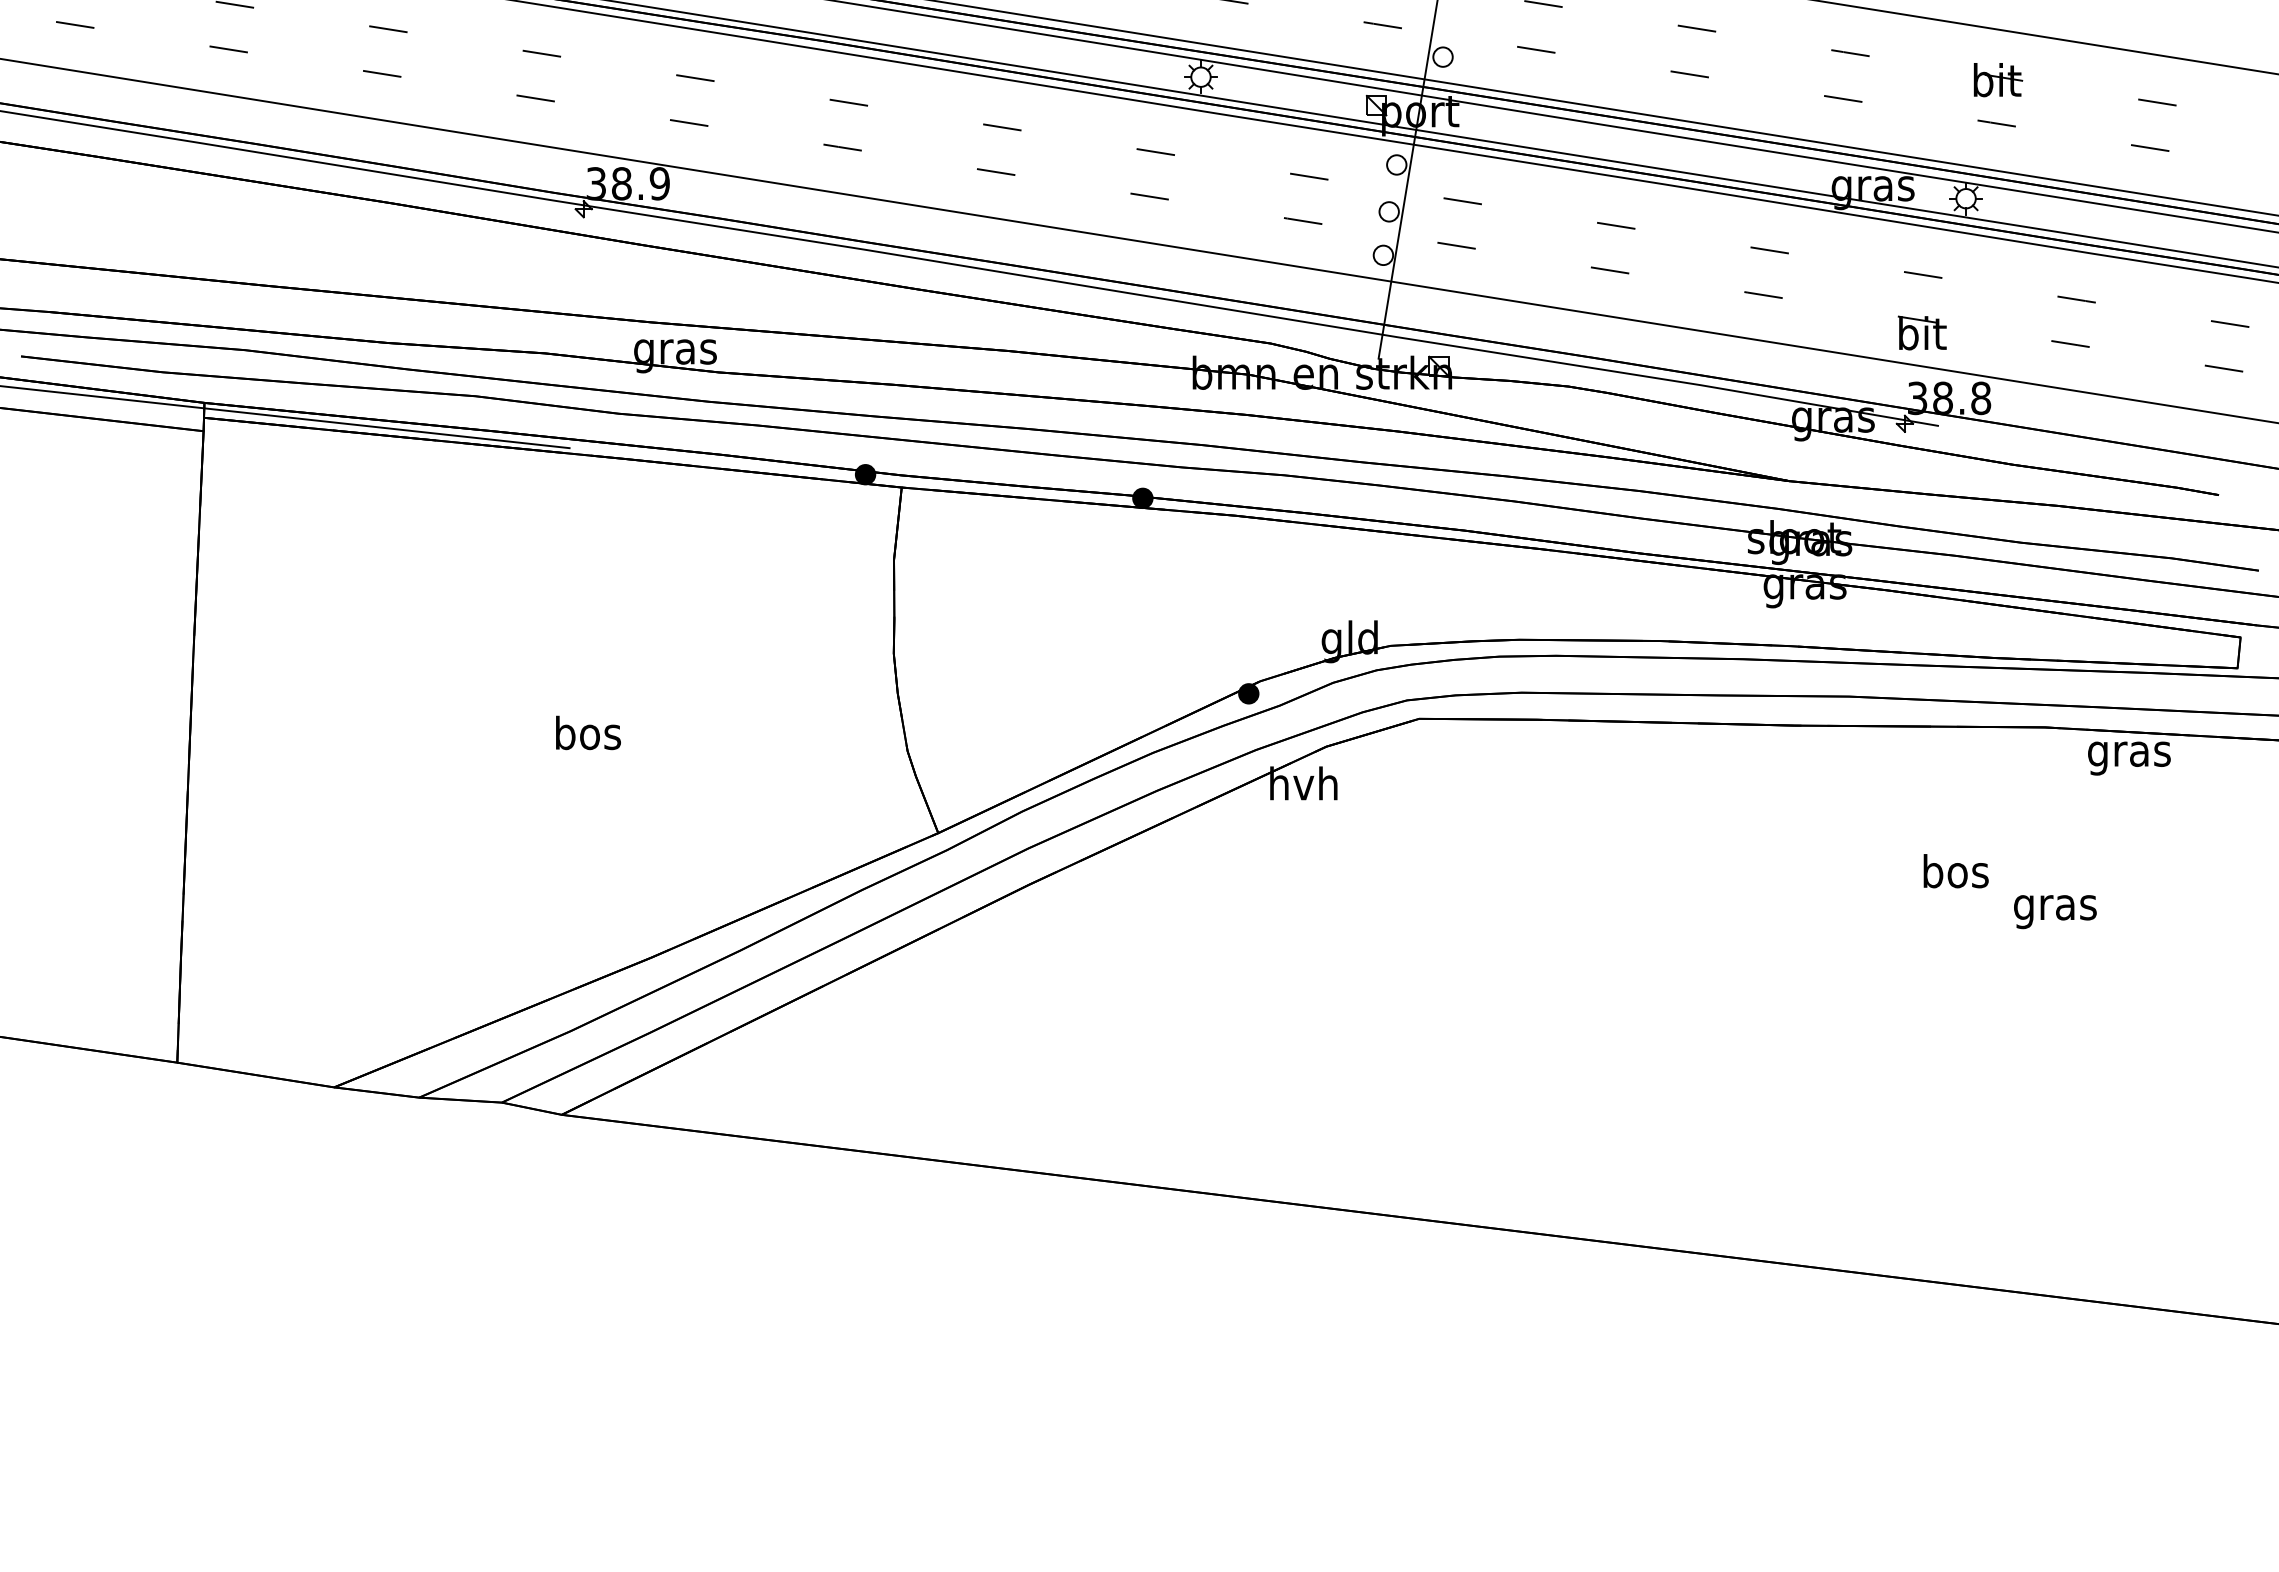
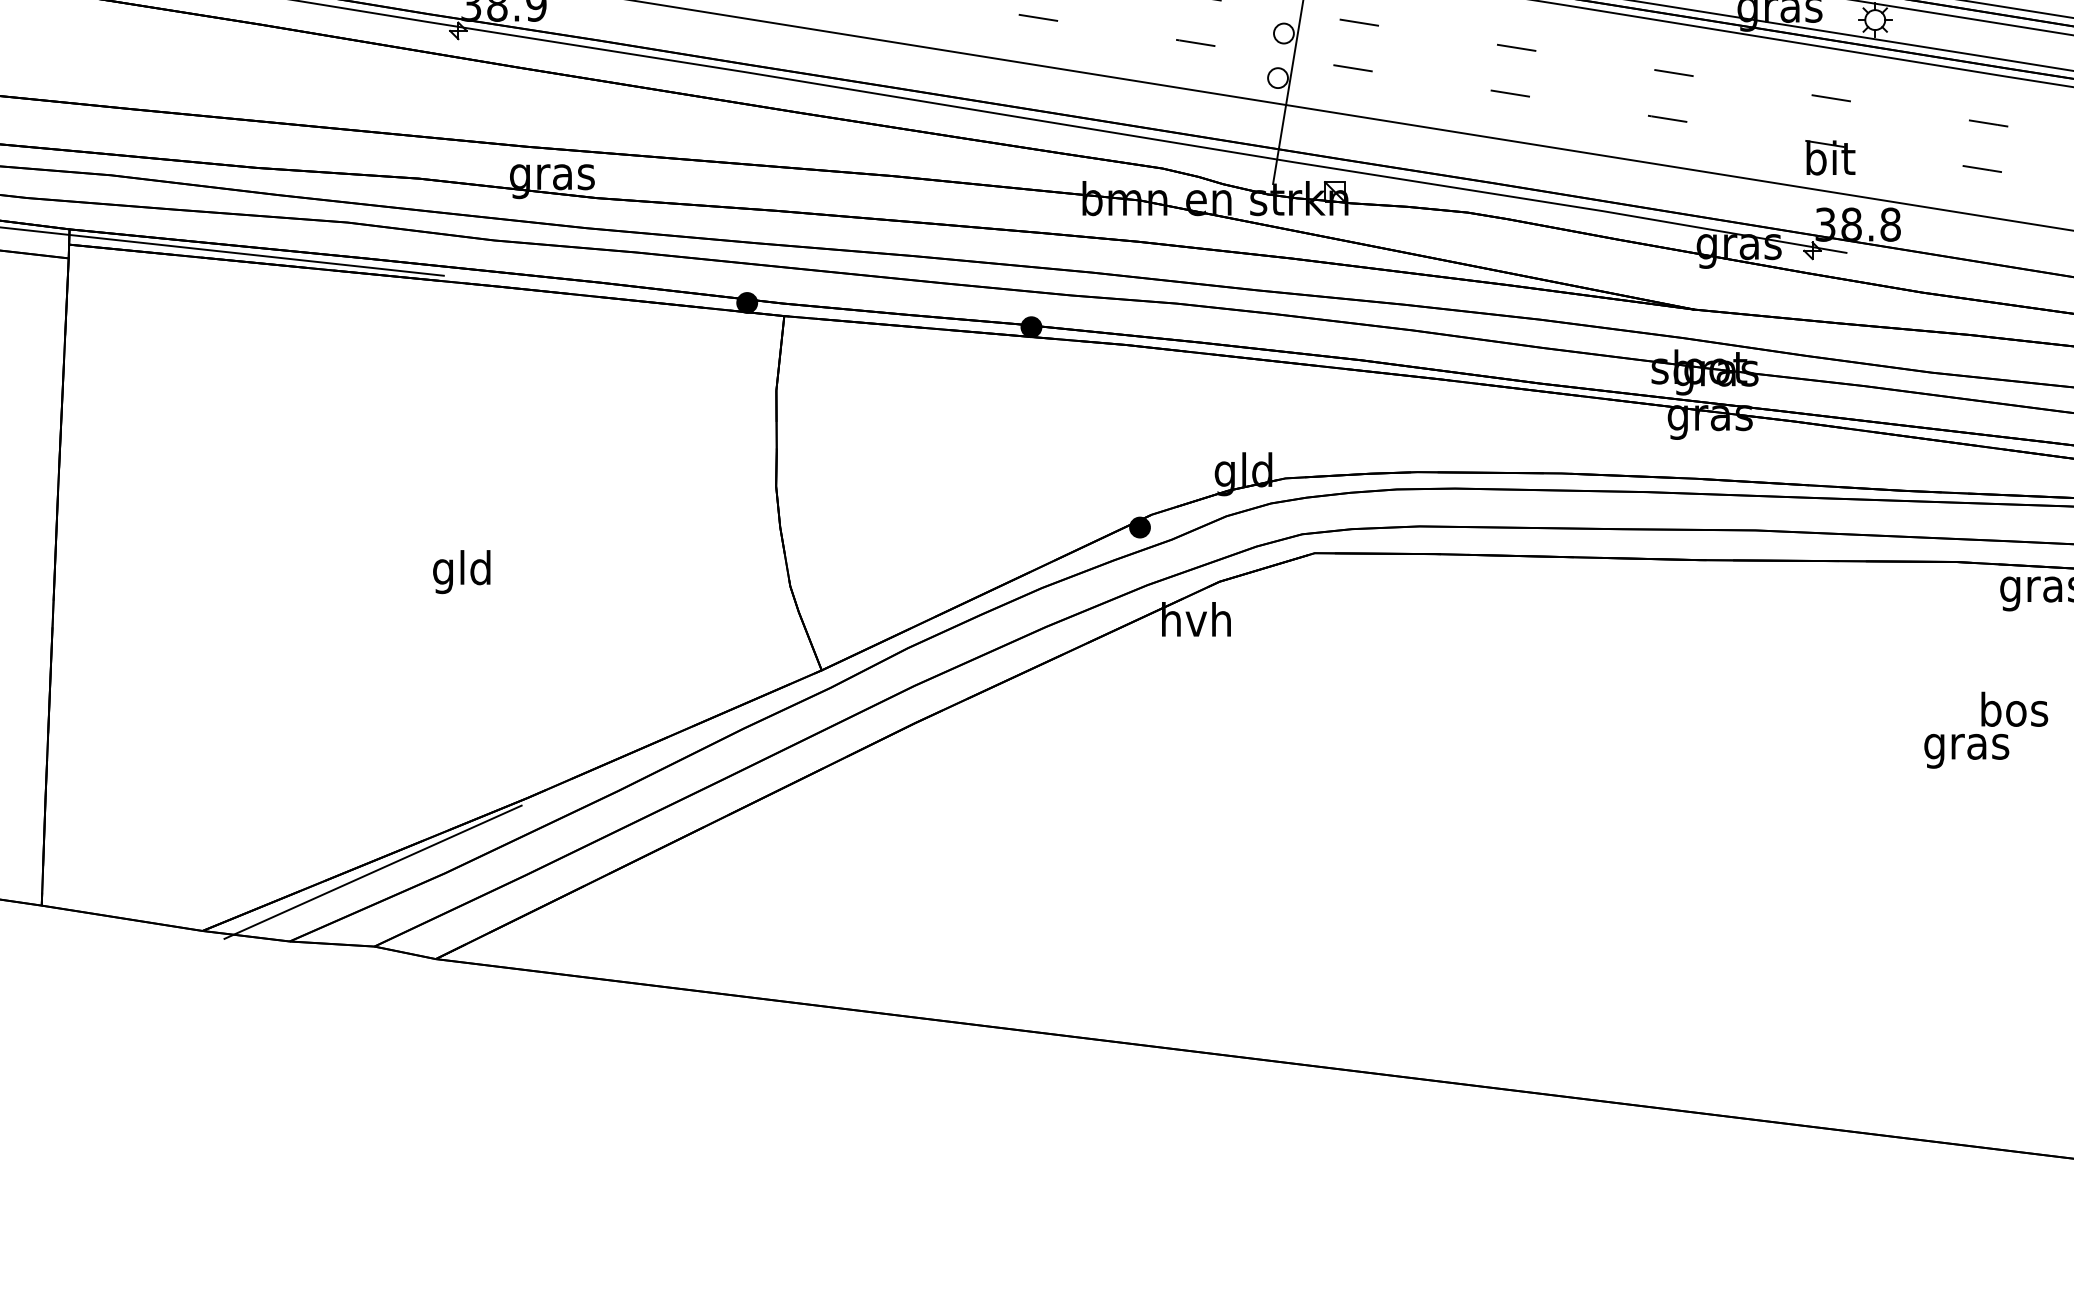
text: (588, 736) -> (463, 571), bos -> gld
text: (1955, 871) -> (2014, 709), moved
line: (500, 1030) -> (373, 872), added

